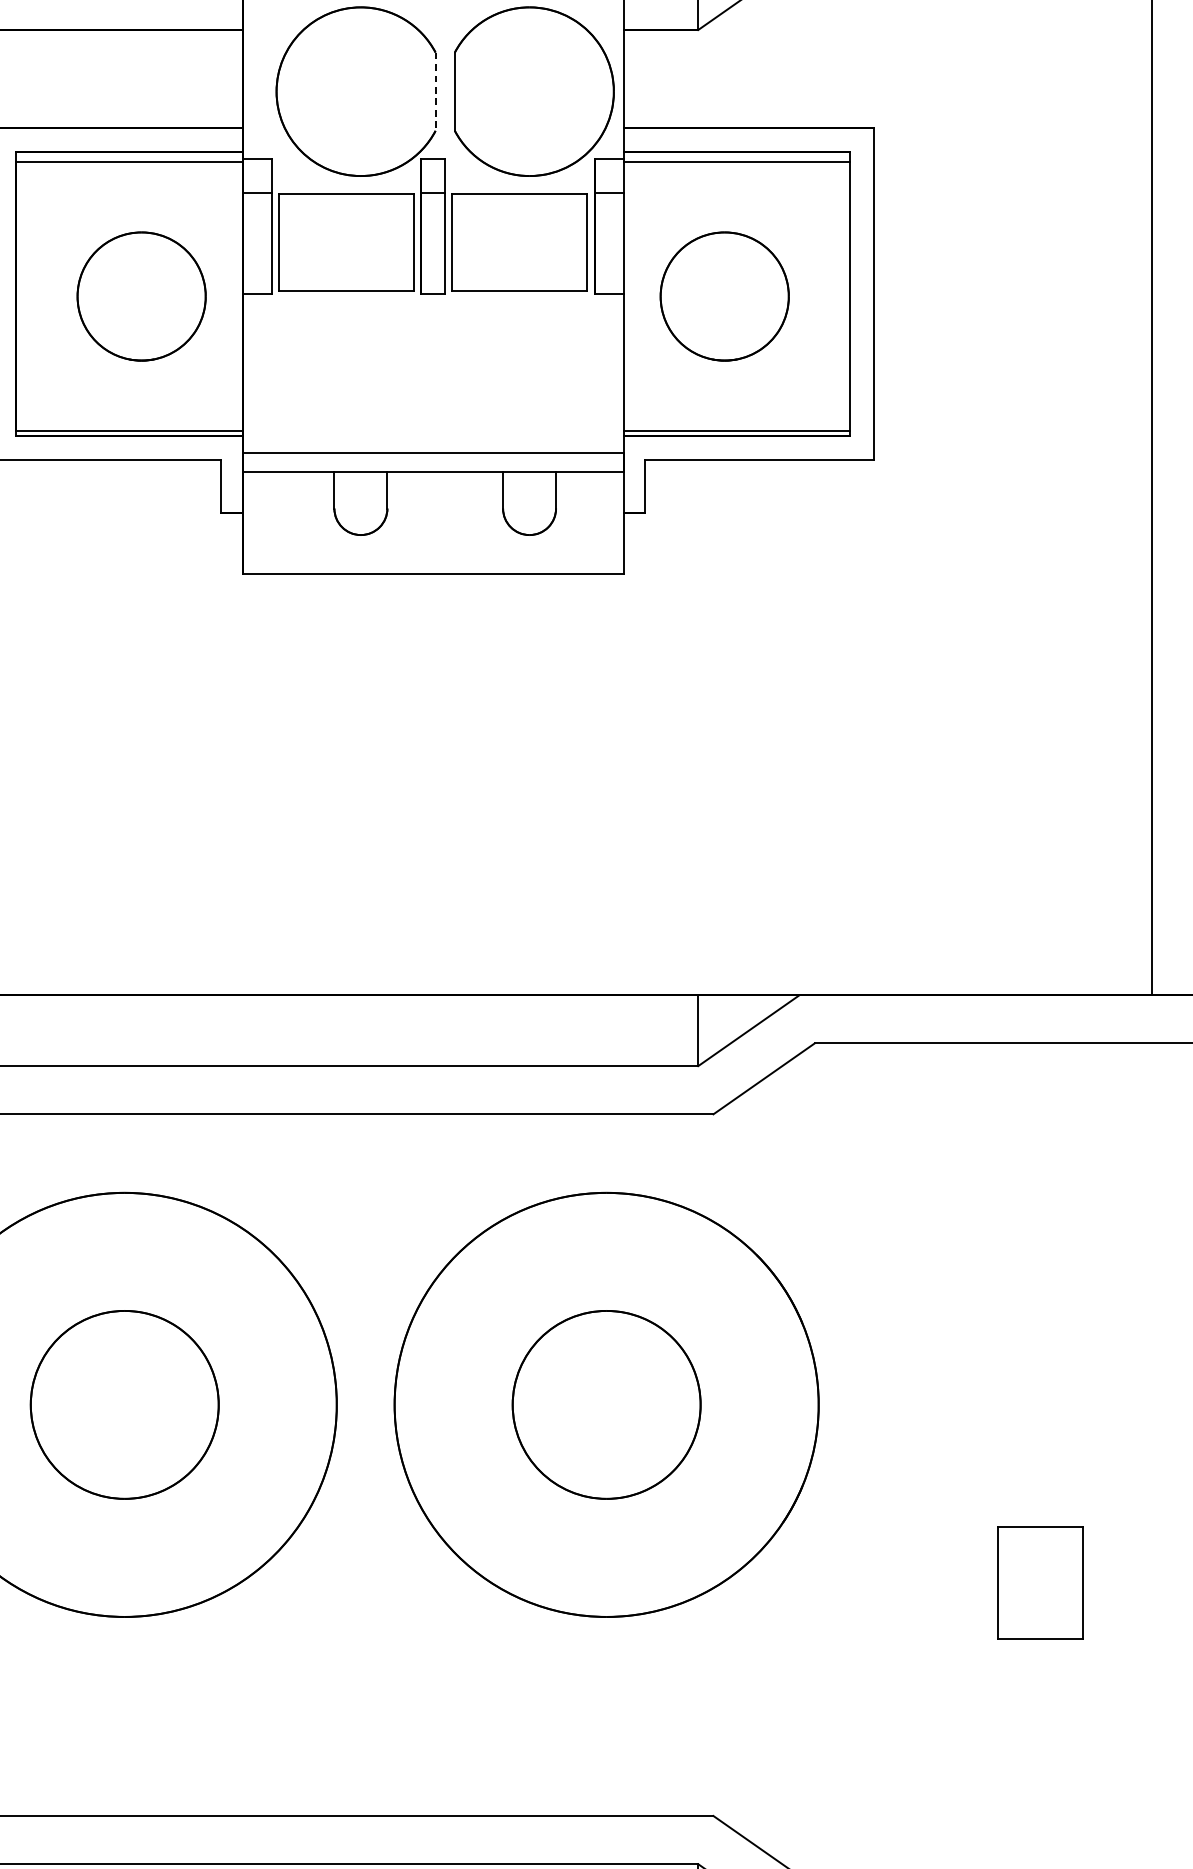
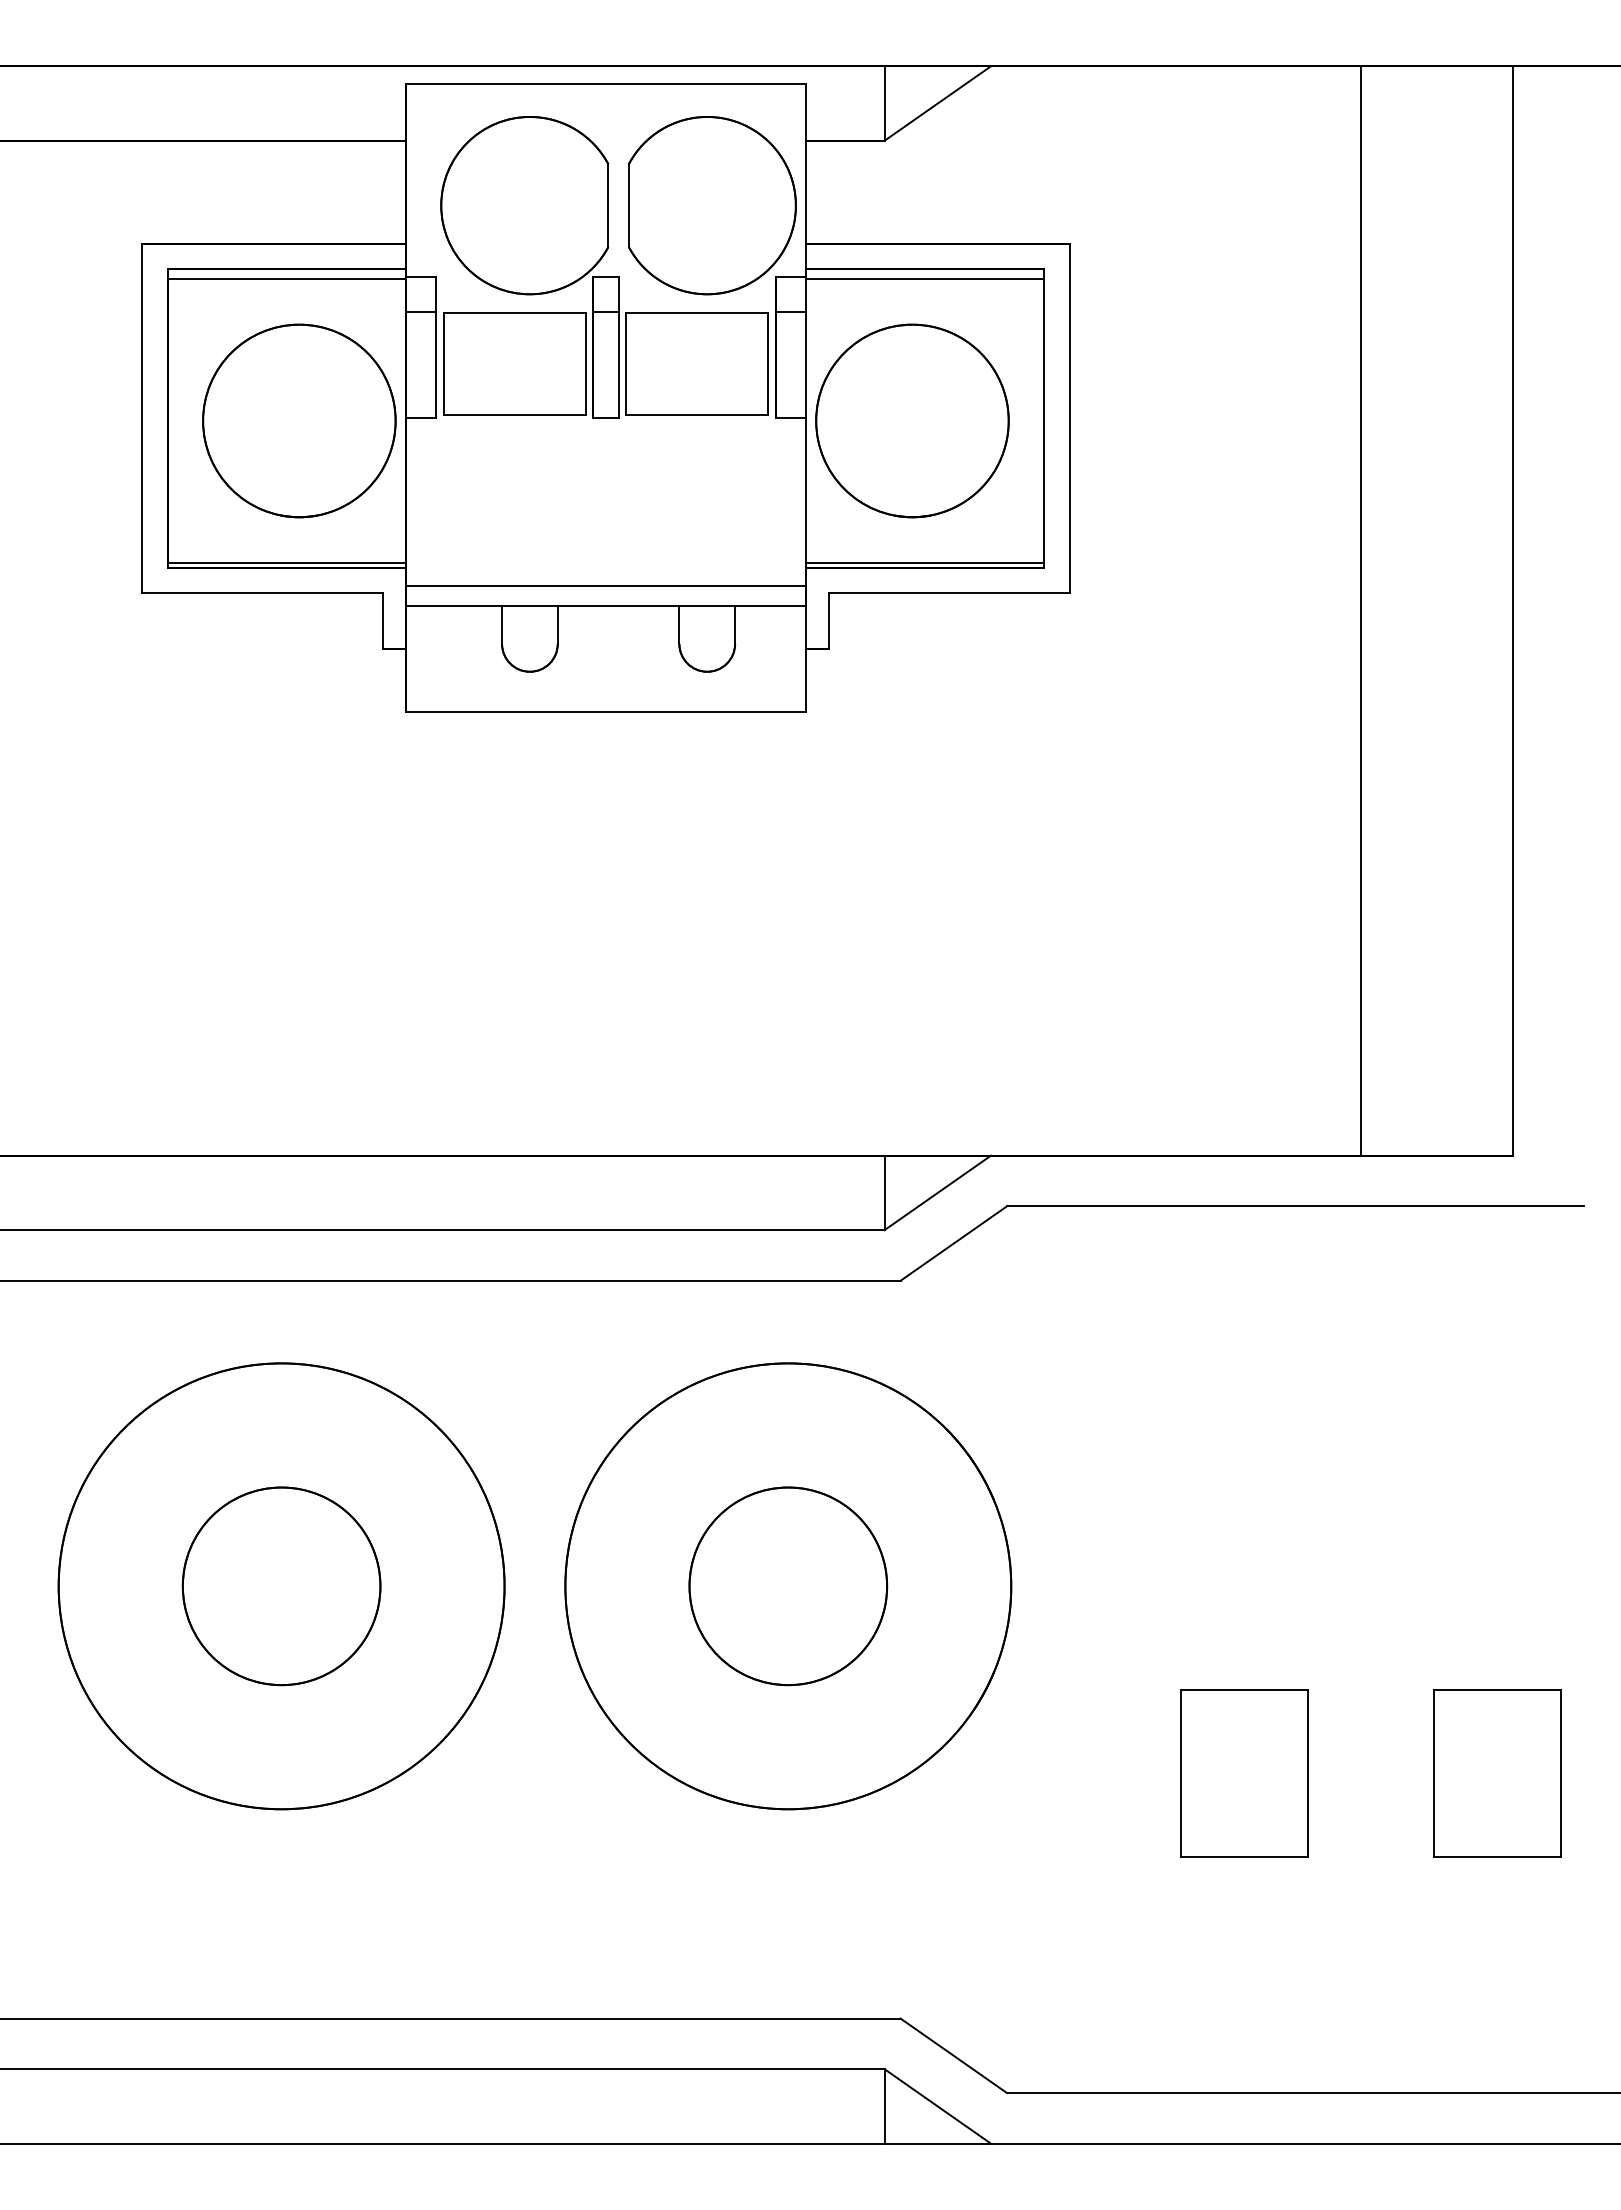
line: (435, 92) -> (608, 206), dashed -> solid
part: (141, 296) -> (299, 420), size x1.43
part: (724, 296) -> (912, 420), size x1.43
part: (1040, 1582) -> (1244, 1773), size x1.43

